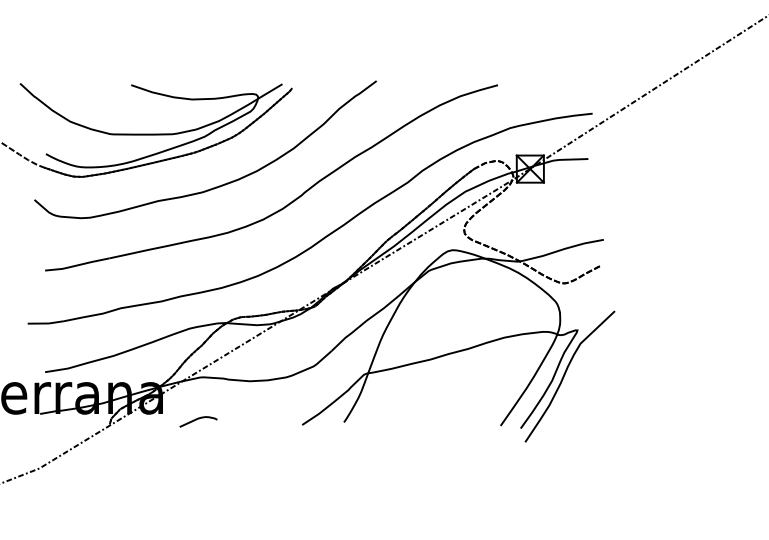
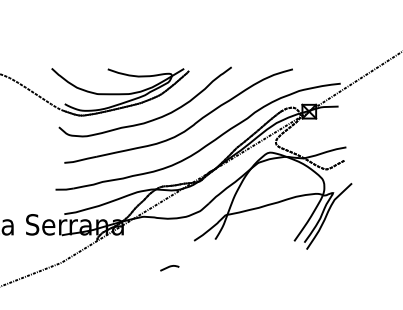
curve: (197, 420) -> (169, 267), moved

